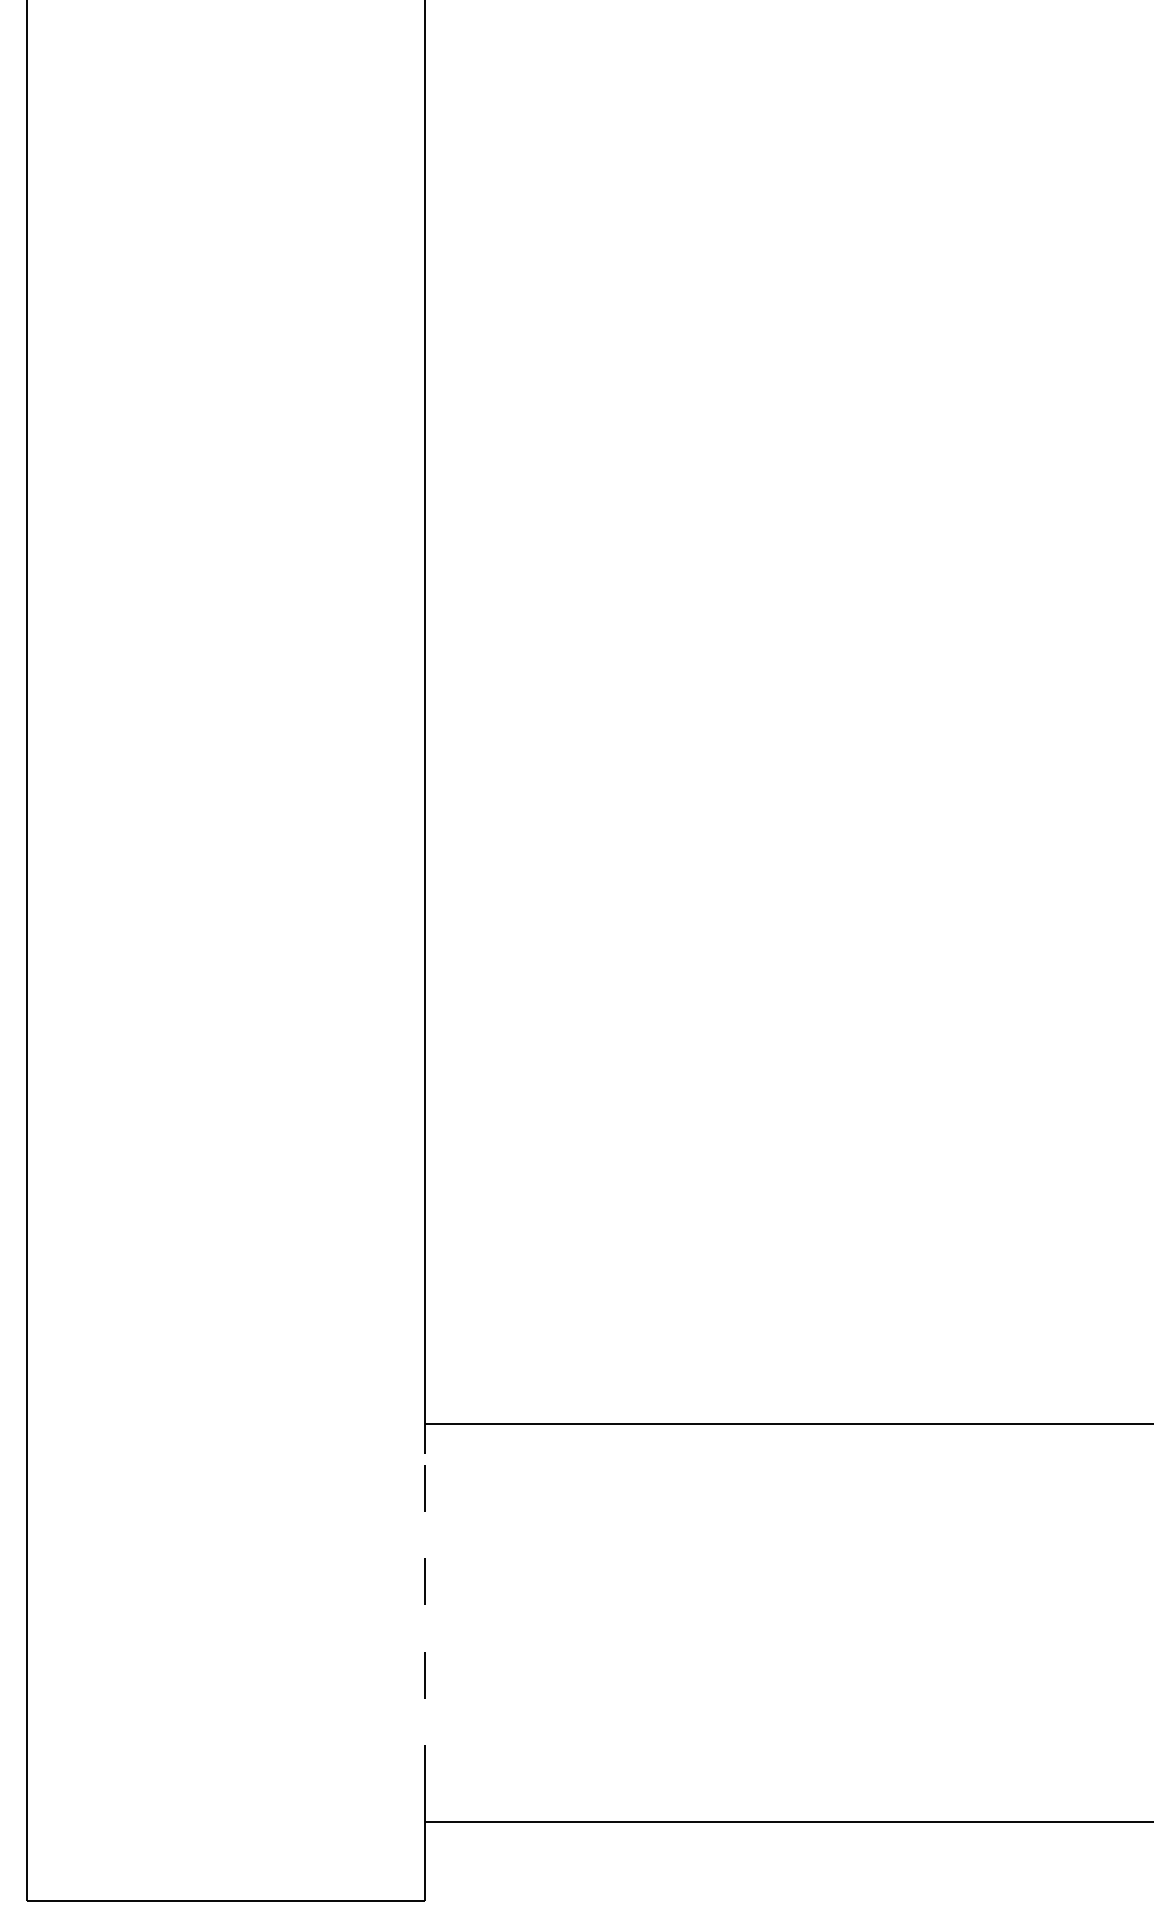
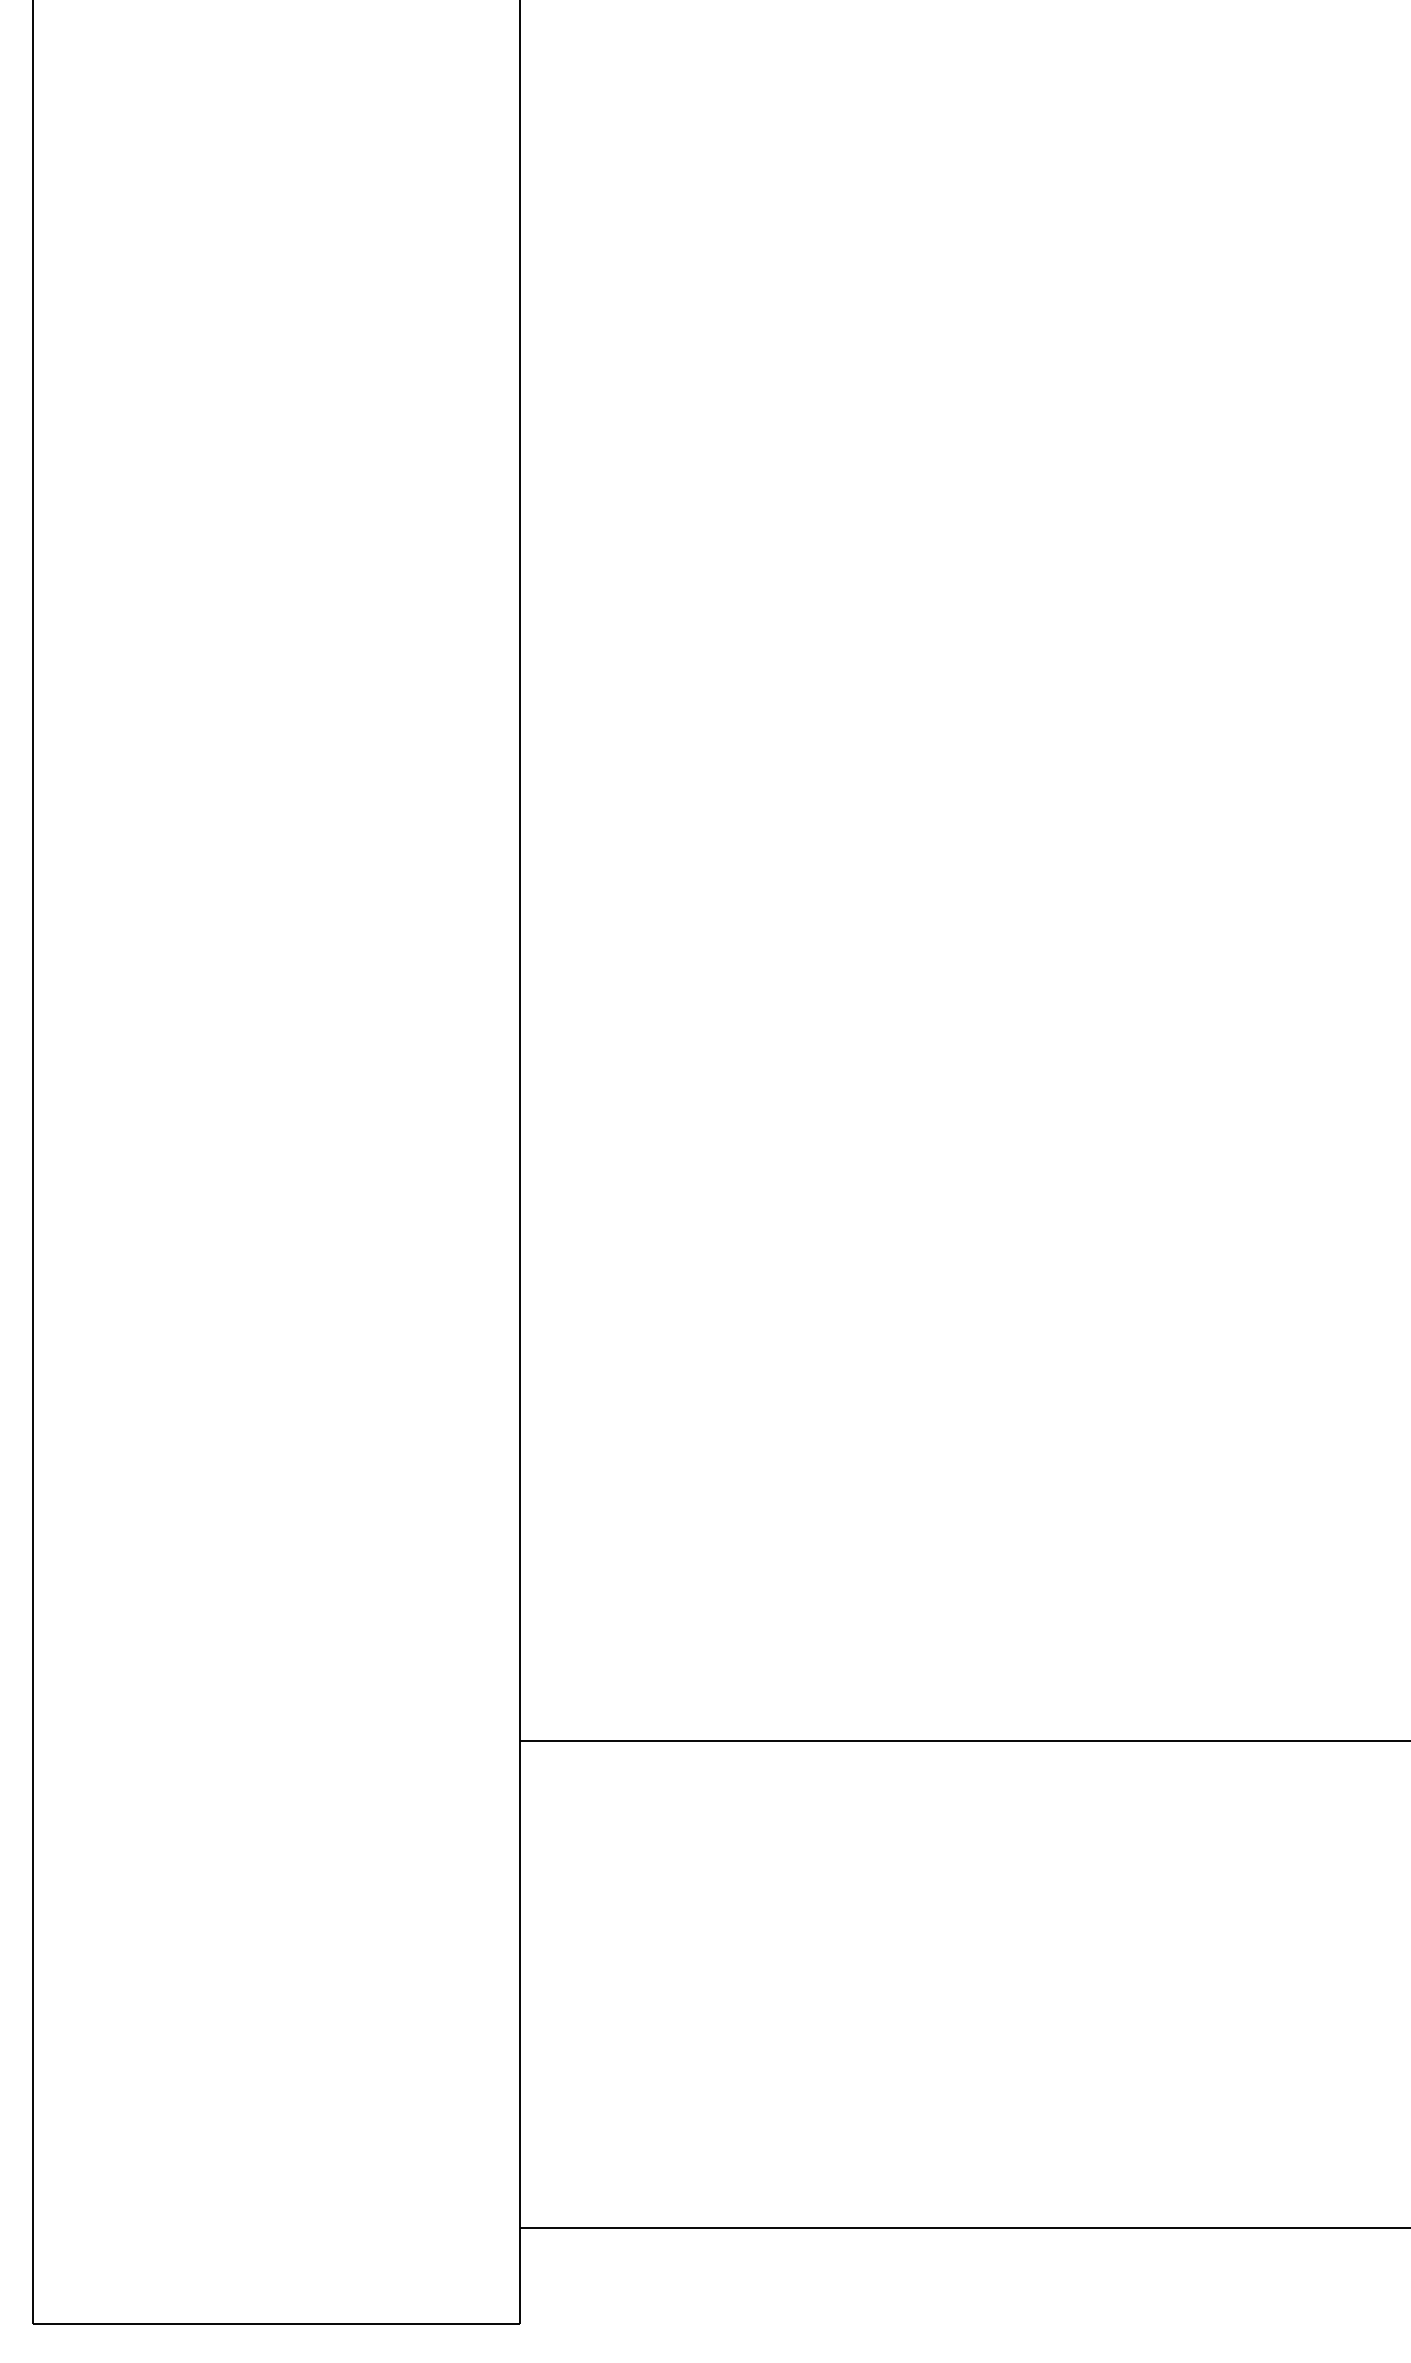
line: (424, 1622) -> (519, 1984), dashed -> solid

